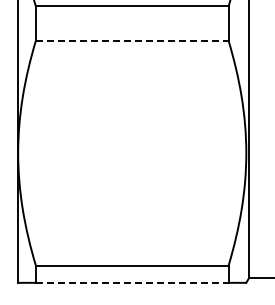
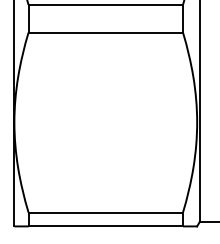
line: (132, 40) -> (105, 32), dashed -> solid
line: (132, 282) -> (105, 226), dashed -> solid

